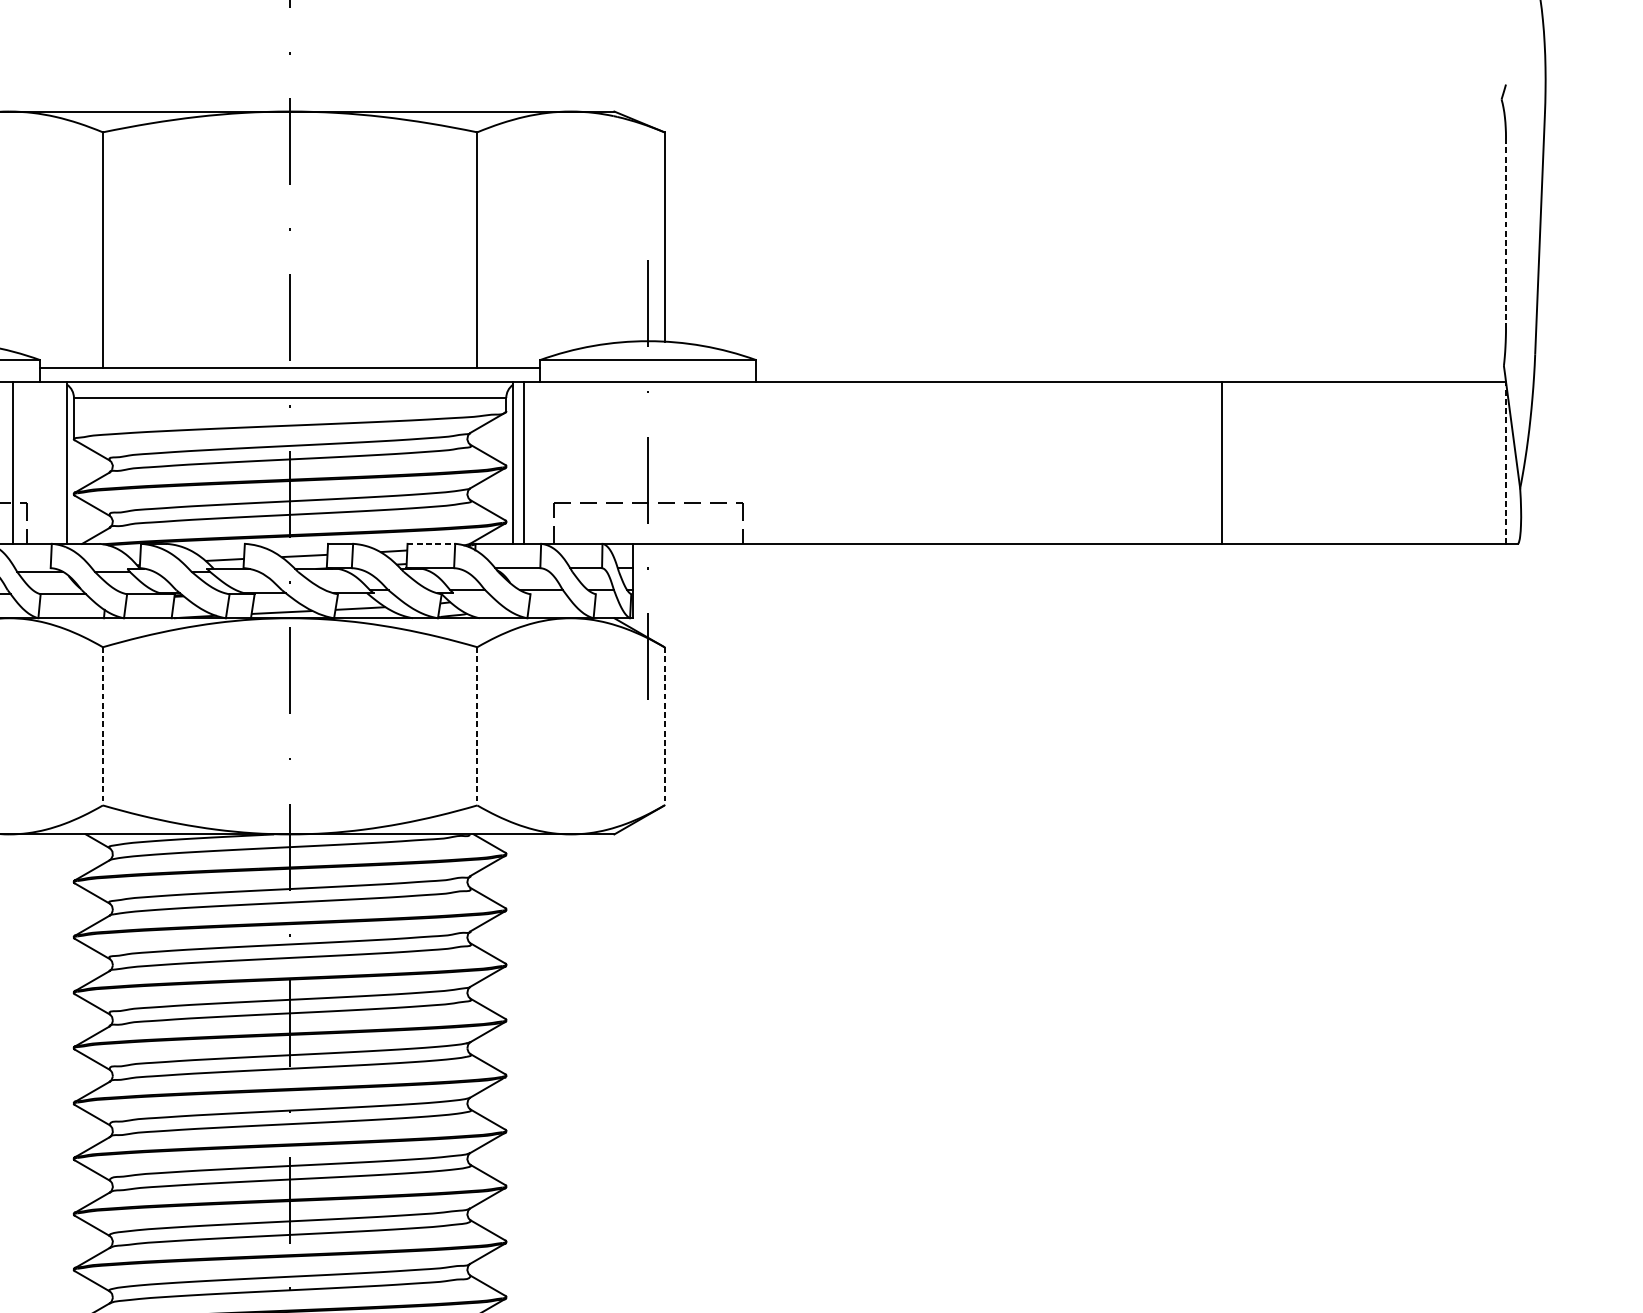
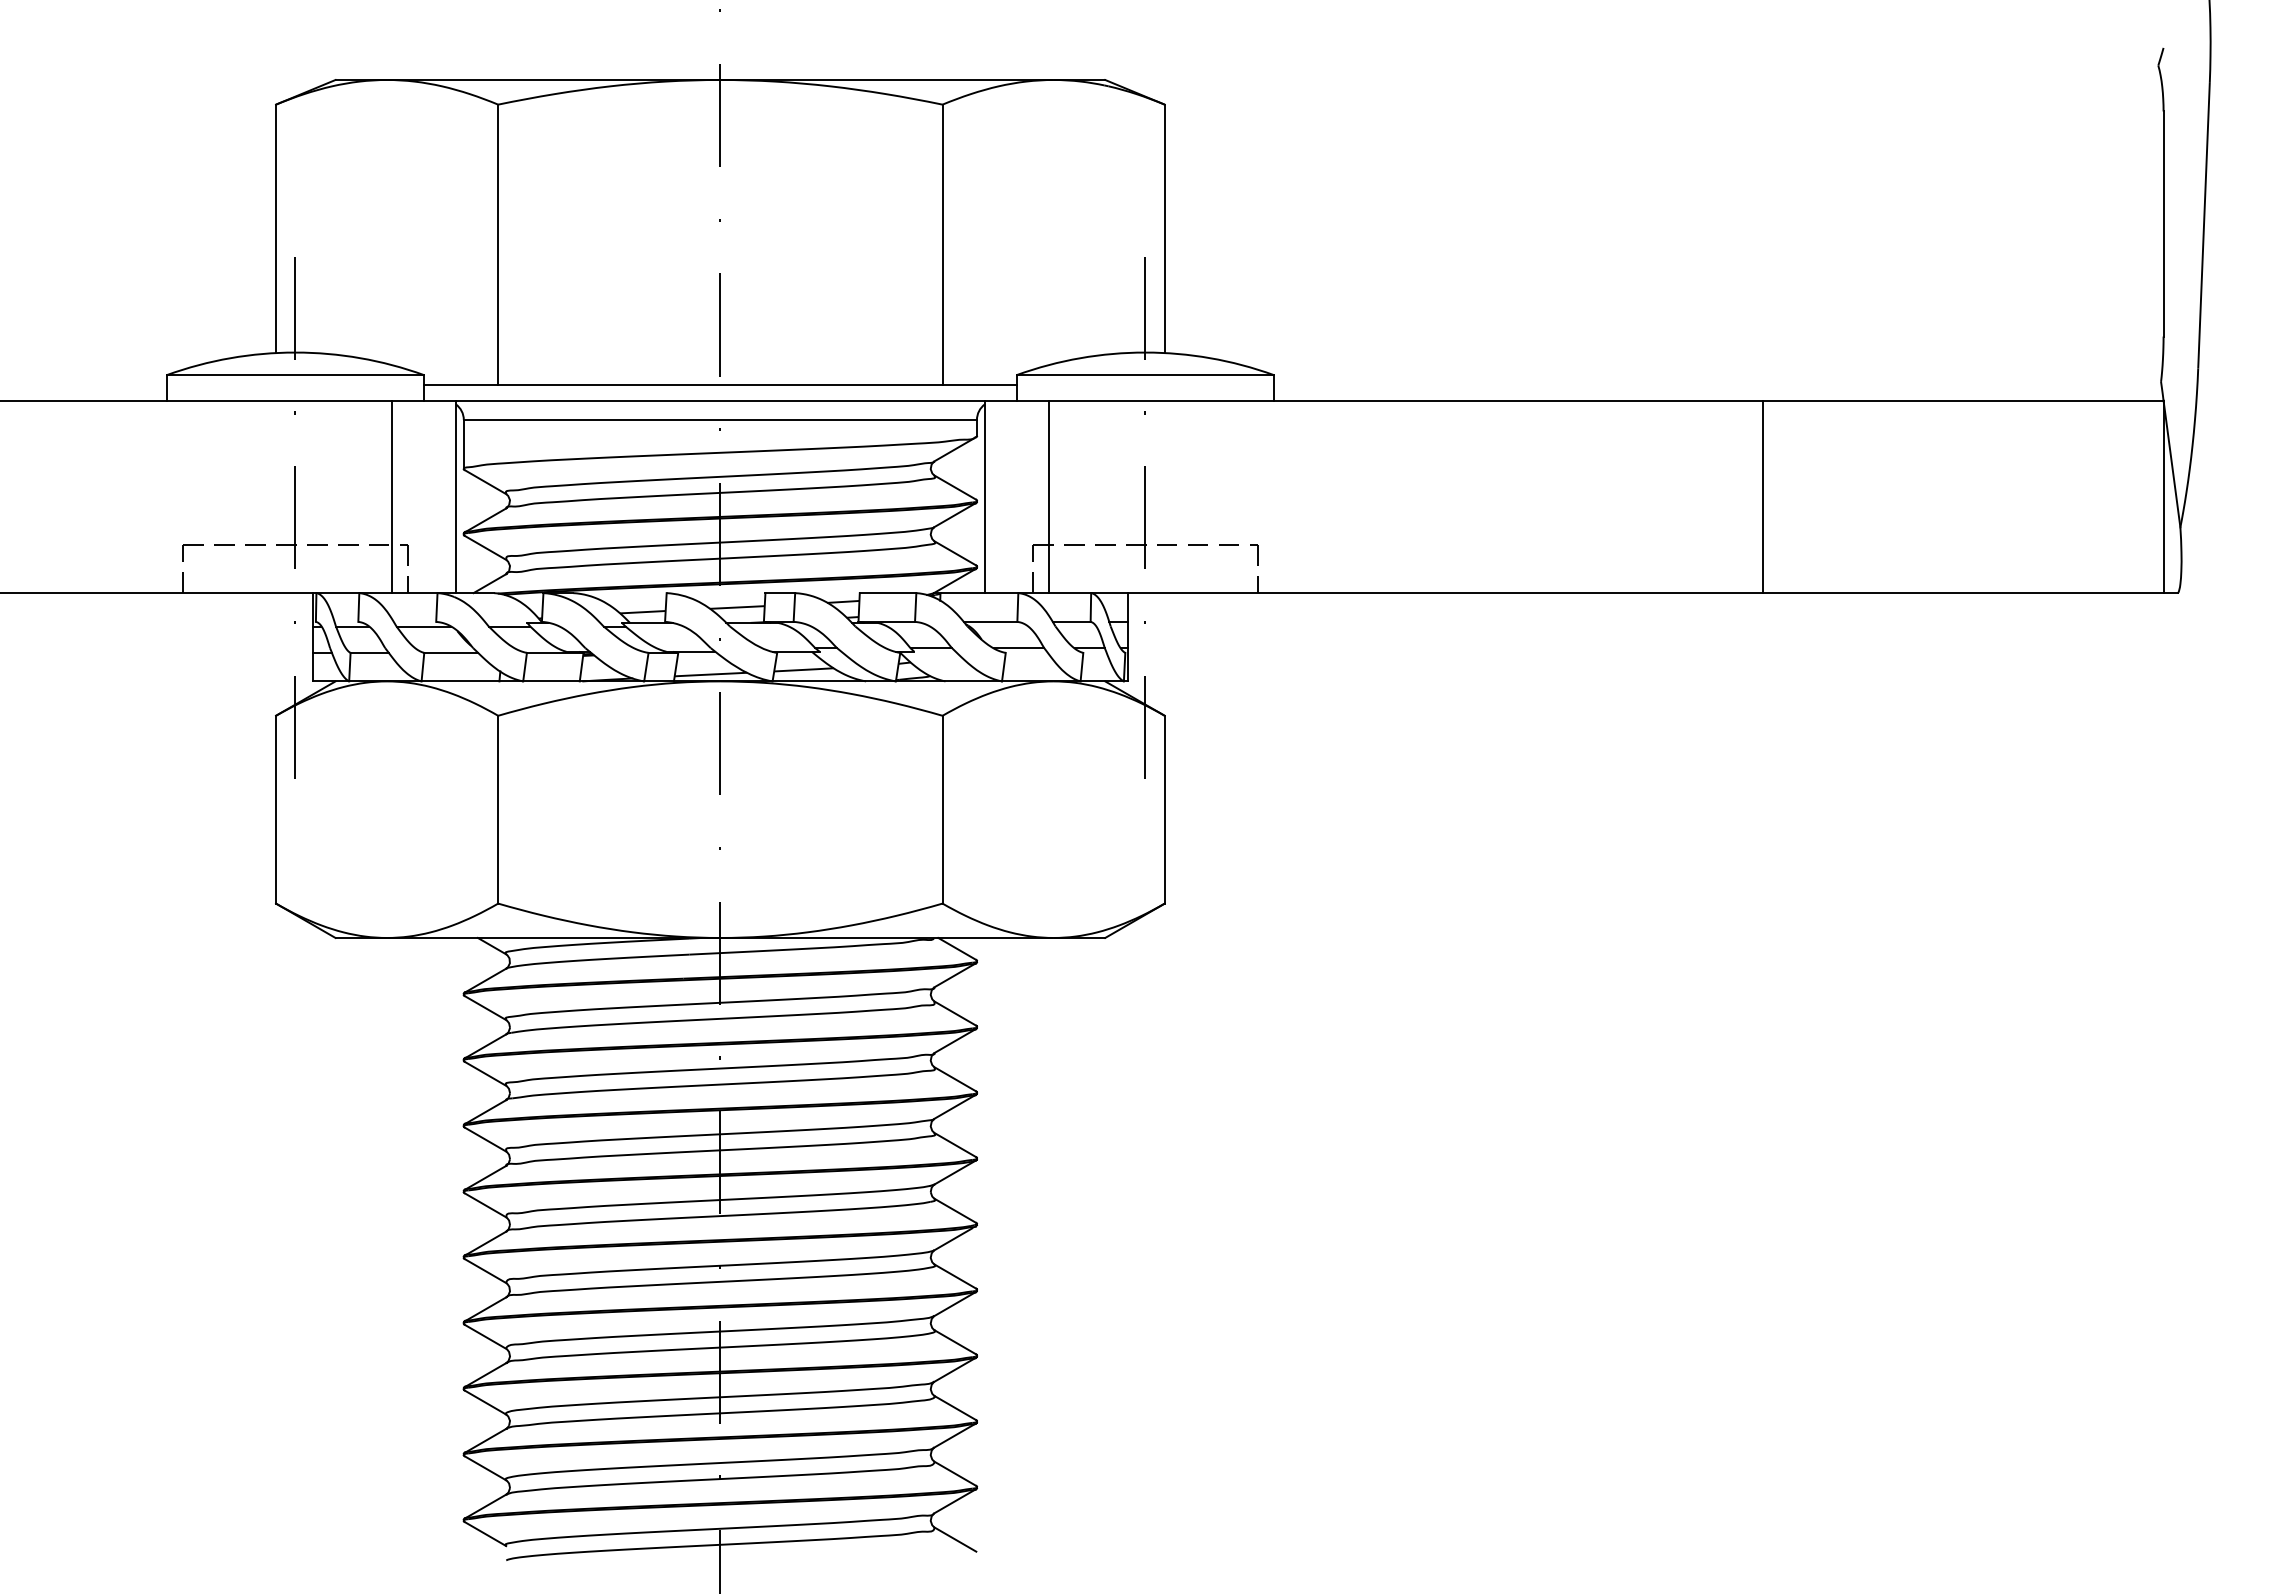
line: (1505, 233) -> (2163, 224), dashed -> solid
line: (524, 462) -> (1049, 496), moved
line: (1222, 462) -> (1762, 496), moved
line: (1505, 462) -> (2163, 496), dashed -> solid
line: (431, 544) -> (888, 593), dashed -> solid
line: (103, 726) -> (498, 809), dashed -> solid
line: (477, 726) -> (942, 809), dashed -> solid
line: (664, 726) -> (1164, 809), dashed -> solid

